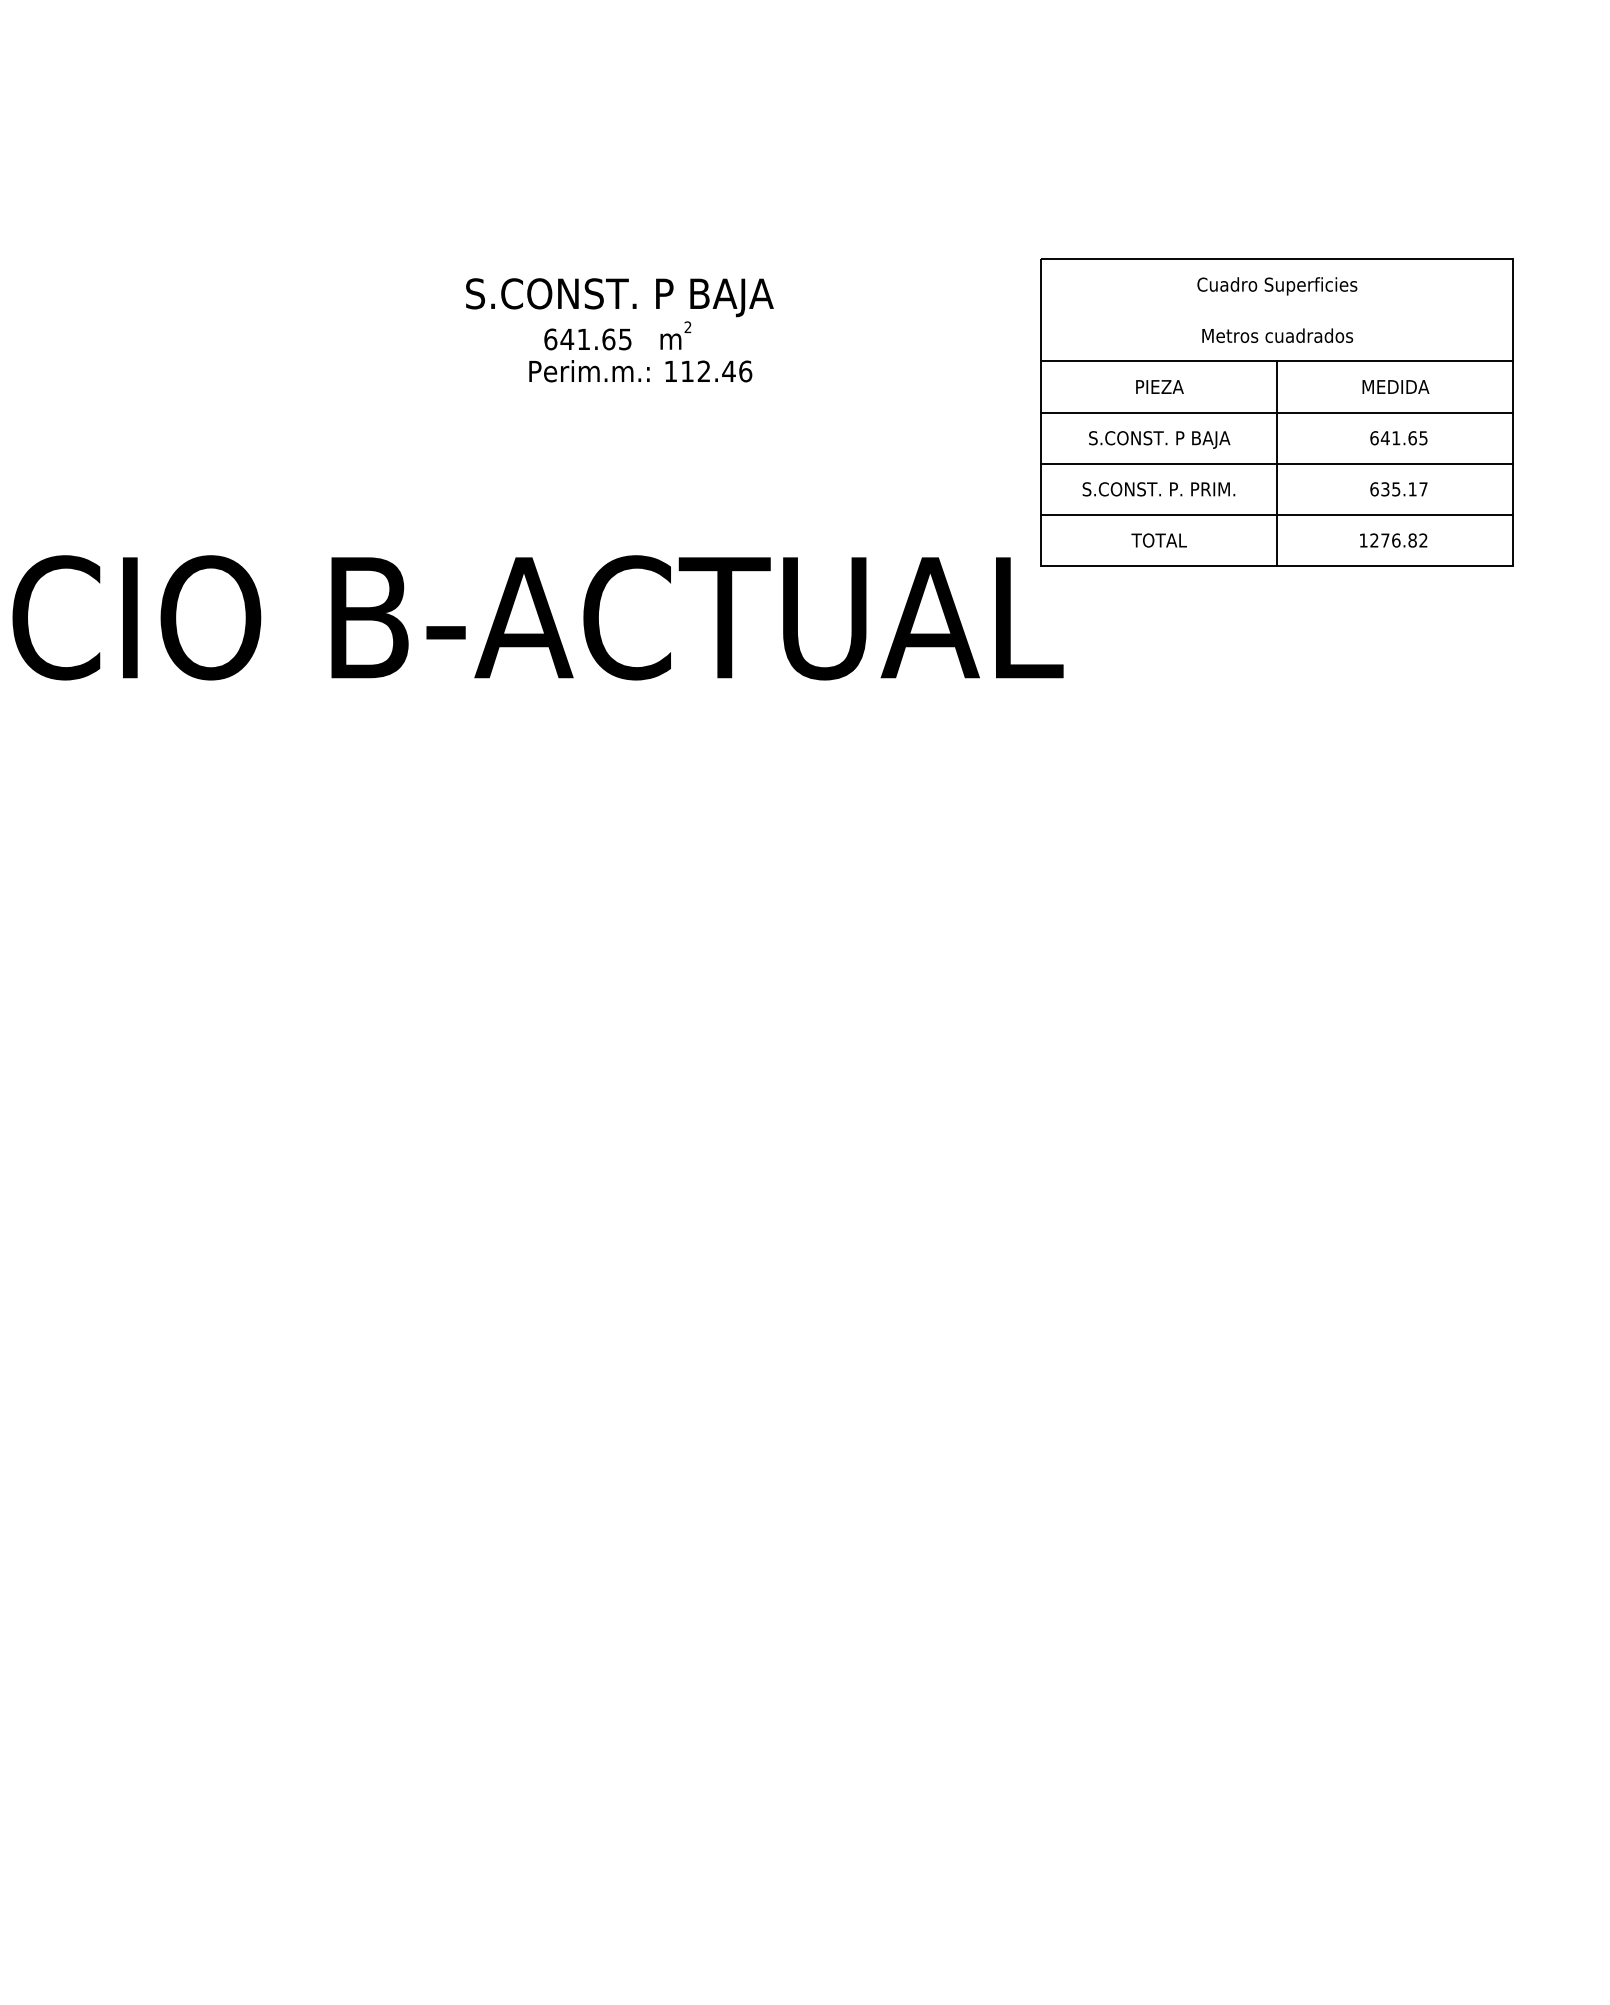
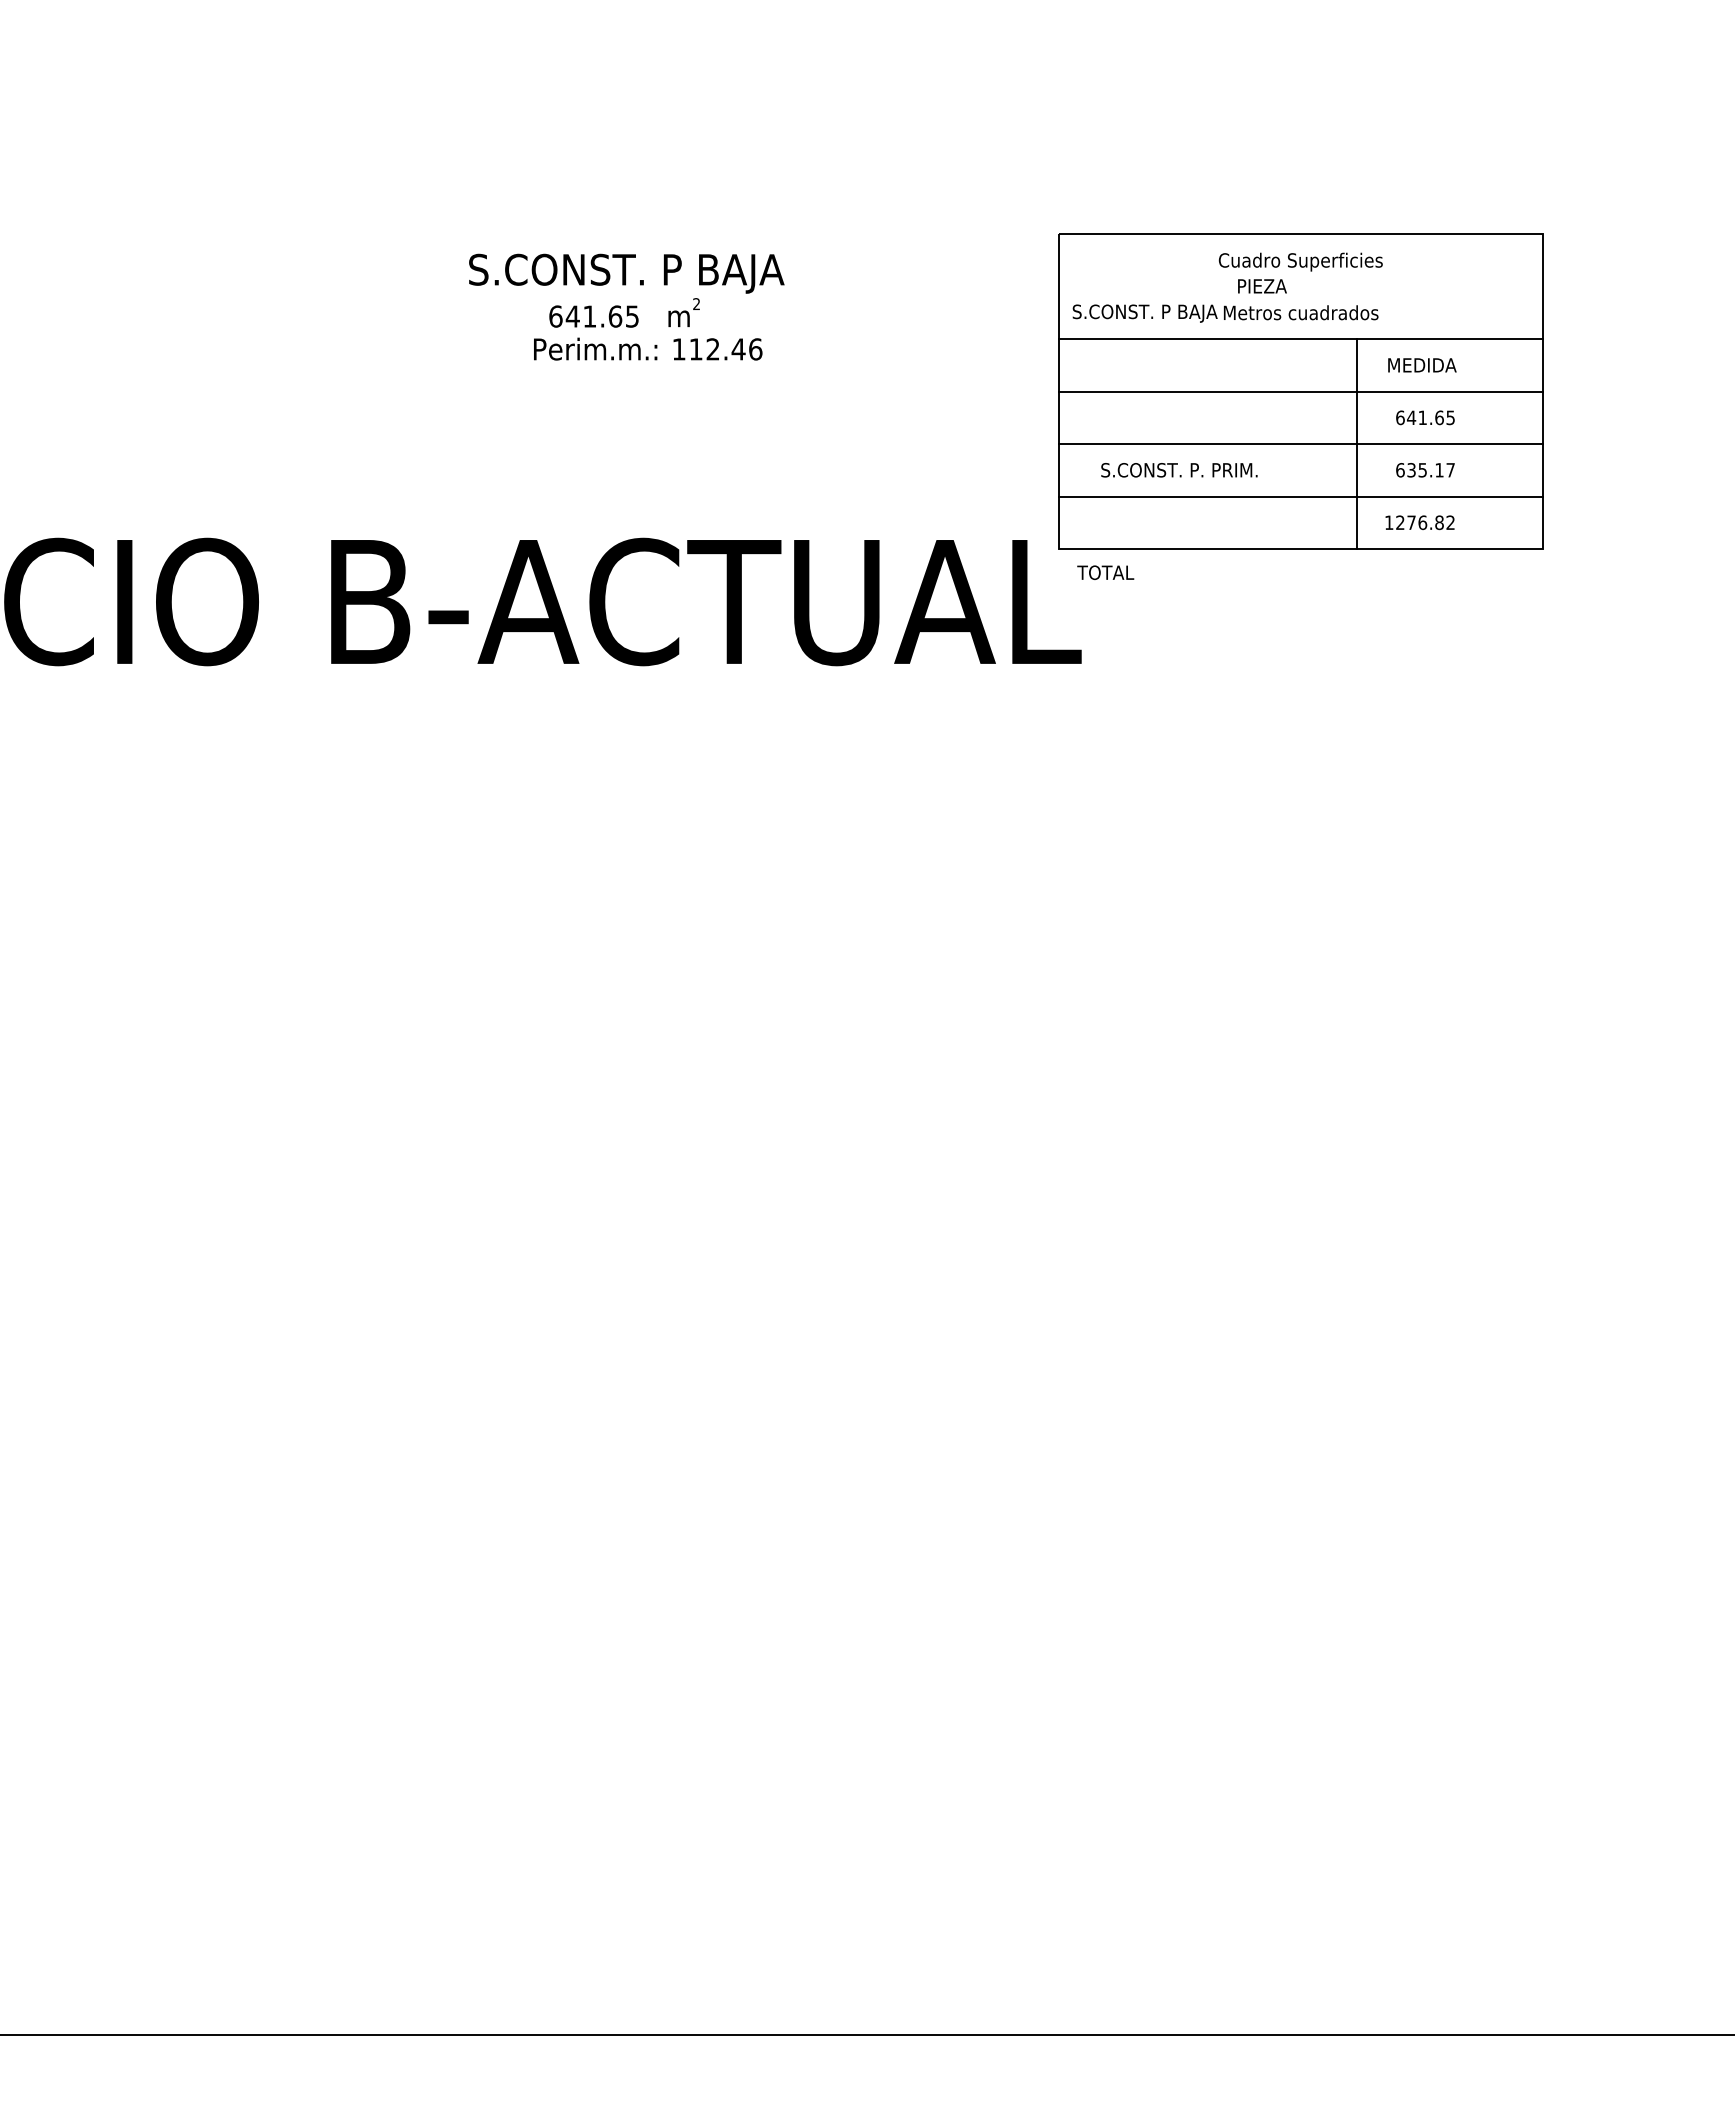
text: (1159, 387) -> (1262, 286), moved
text: (1159, 439) -> (1144, 313), moved
line: (1277, 463) -> (1356, 443), moved
text: (1159, 540) -> (1105, 572), moved

